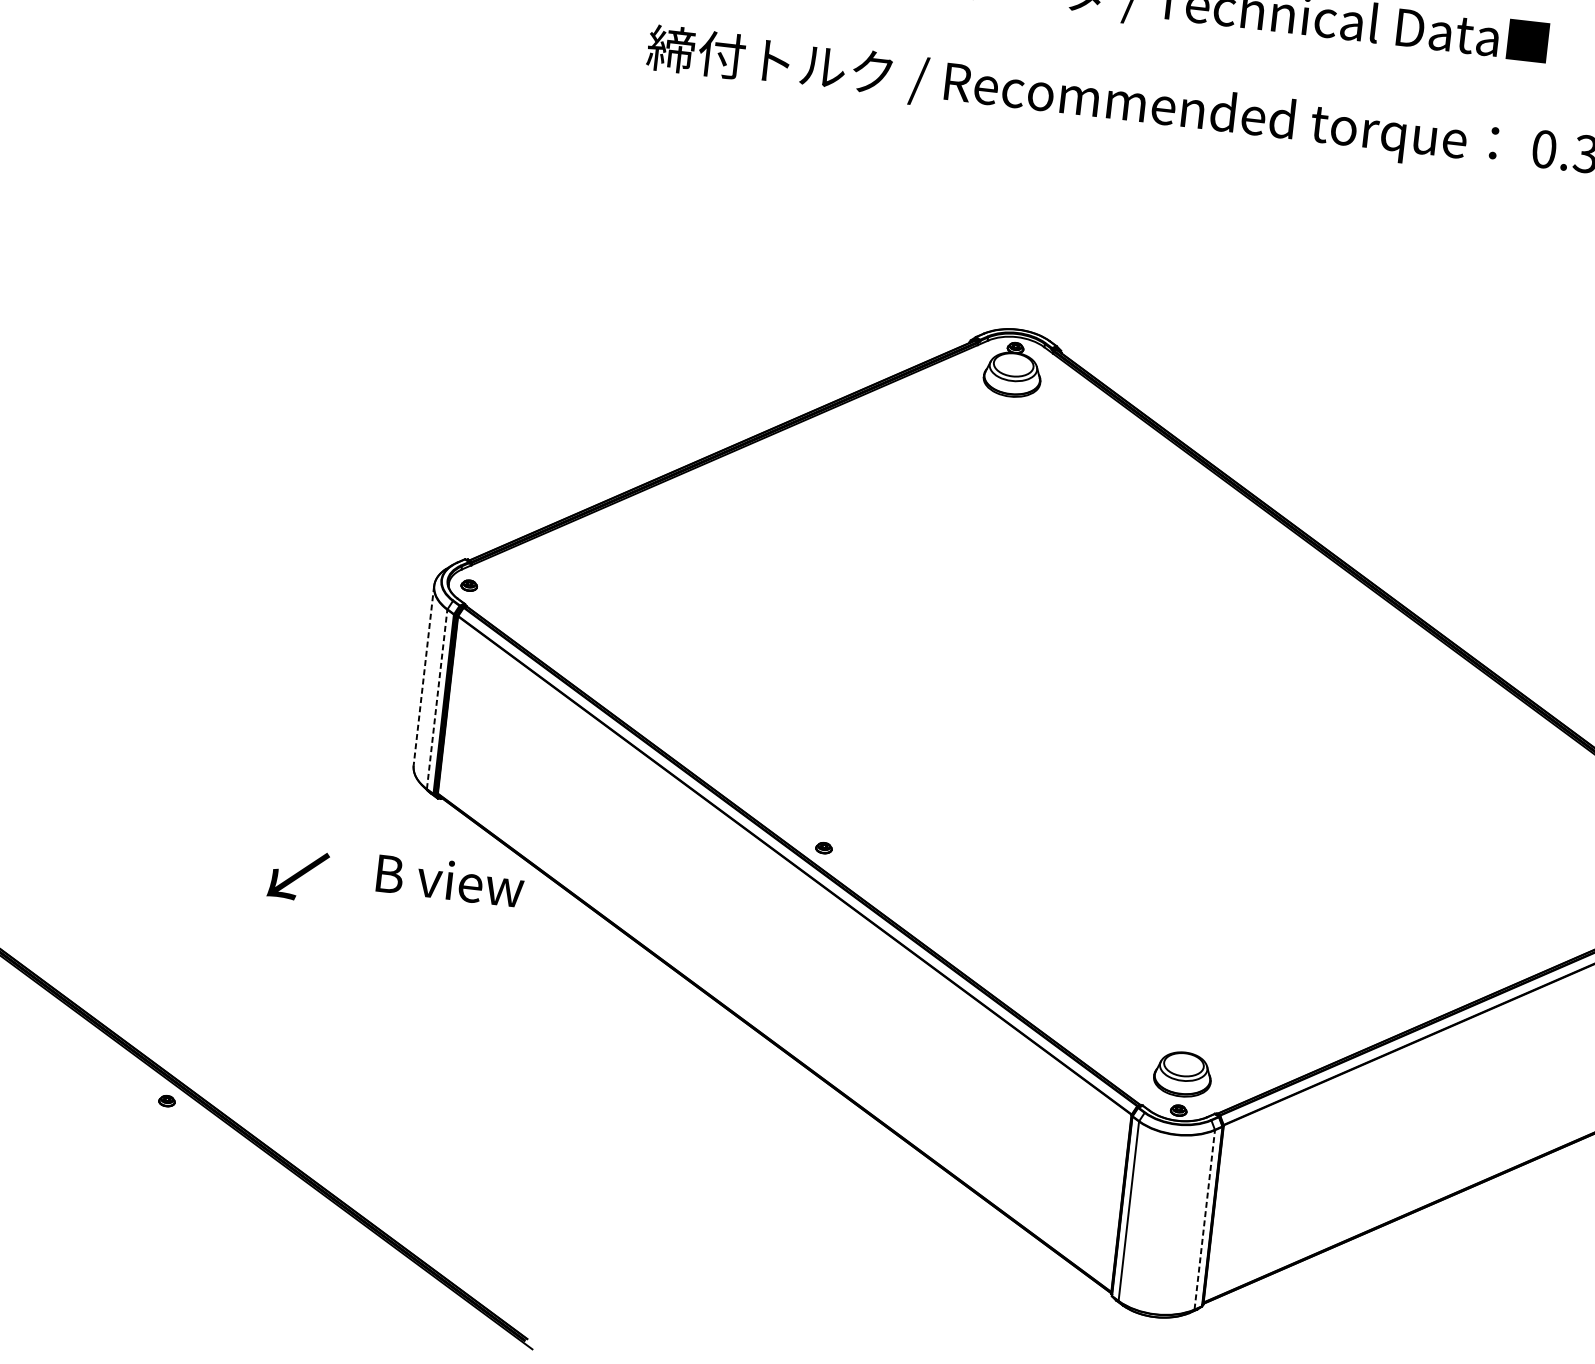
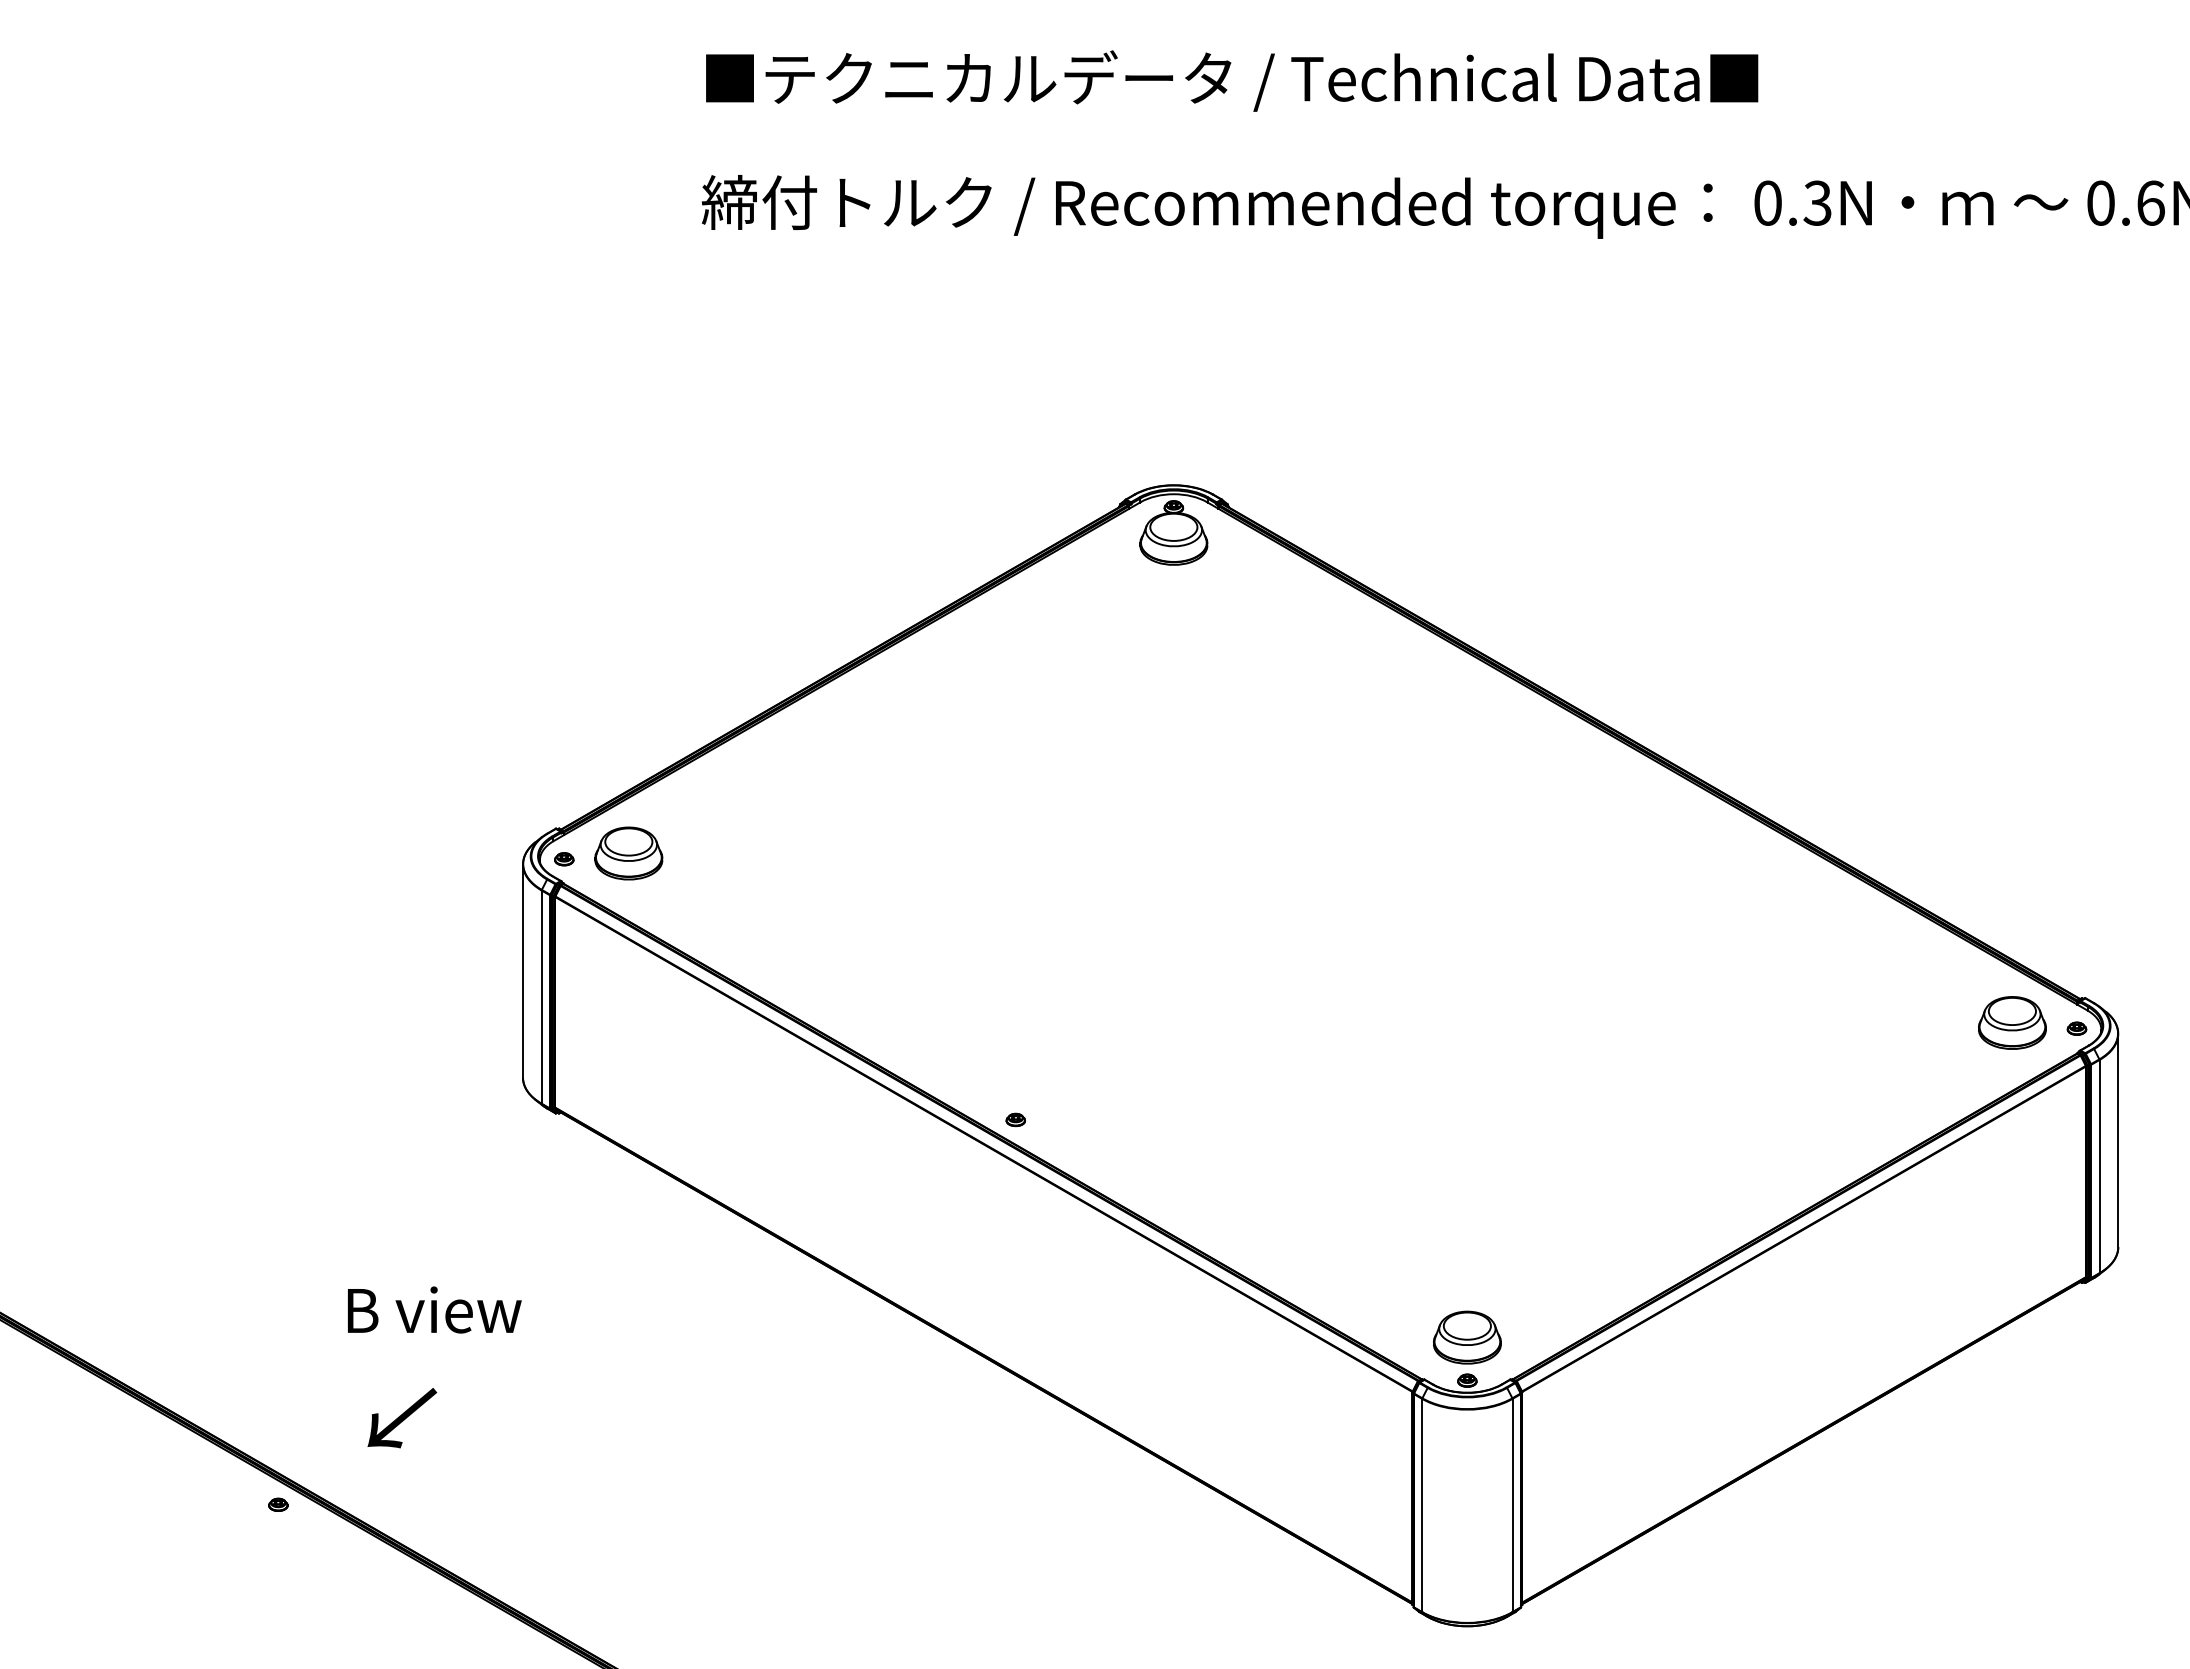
part: (523, 586) -> (628, 853), added
line: (424, 676) -> (523, 971), dashed -> solid
line: (436, 699) -> (541, 997), dashed -> solid
text: (298, 875) -> (402, 1418), moved
text: (450, 880) -> (434, 1309), moved
line: (1204, 1219) -> (1512, 1505), dashed -> solid

